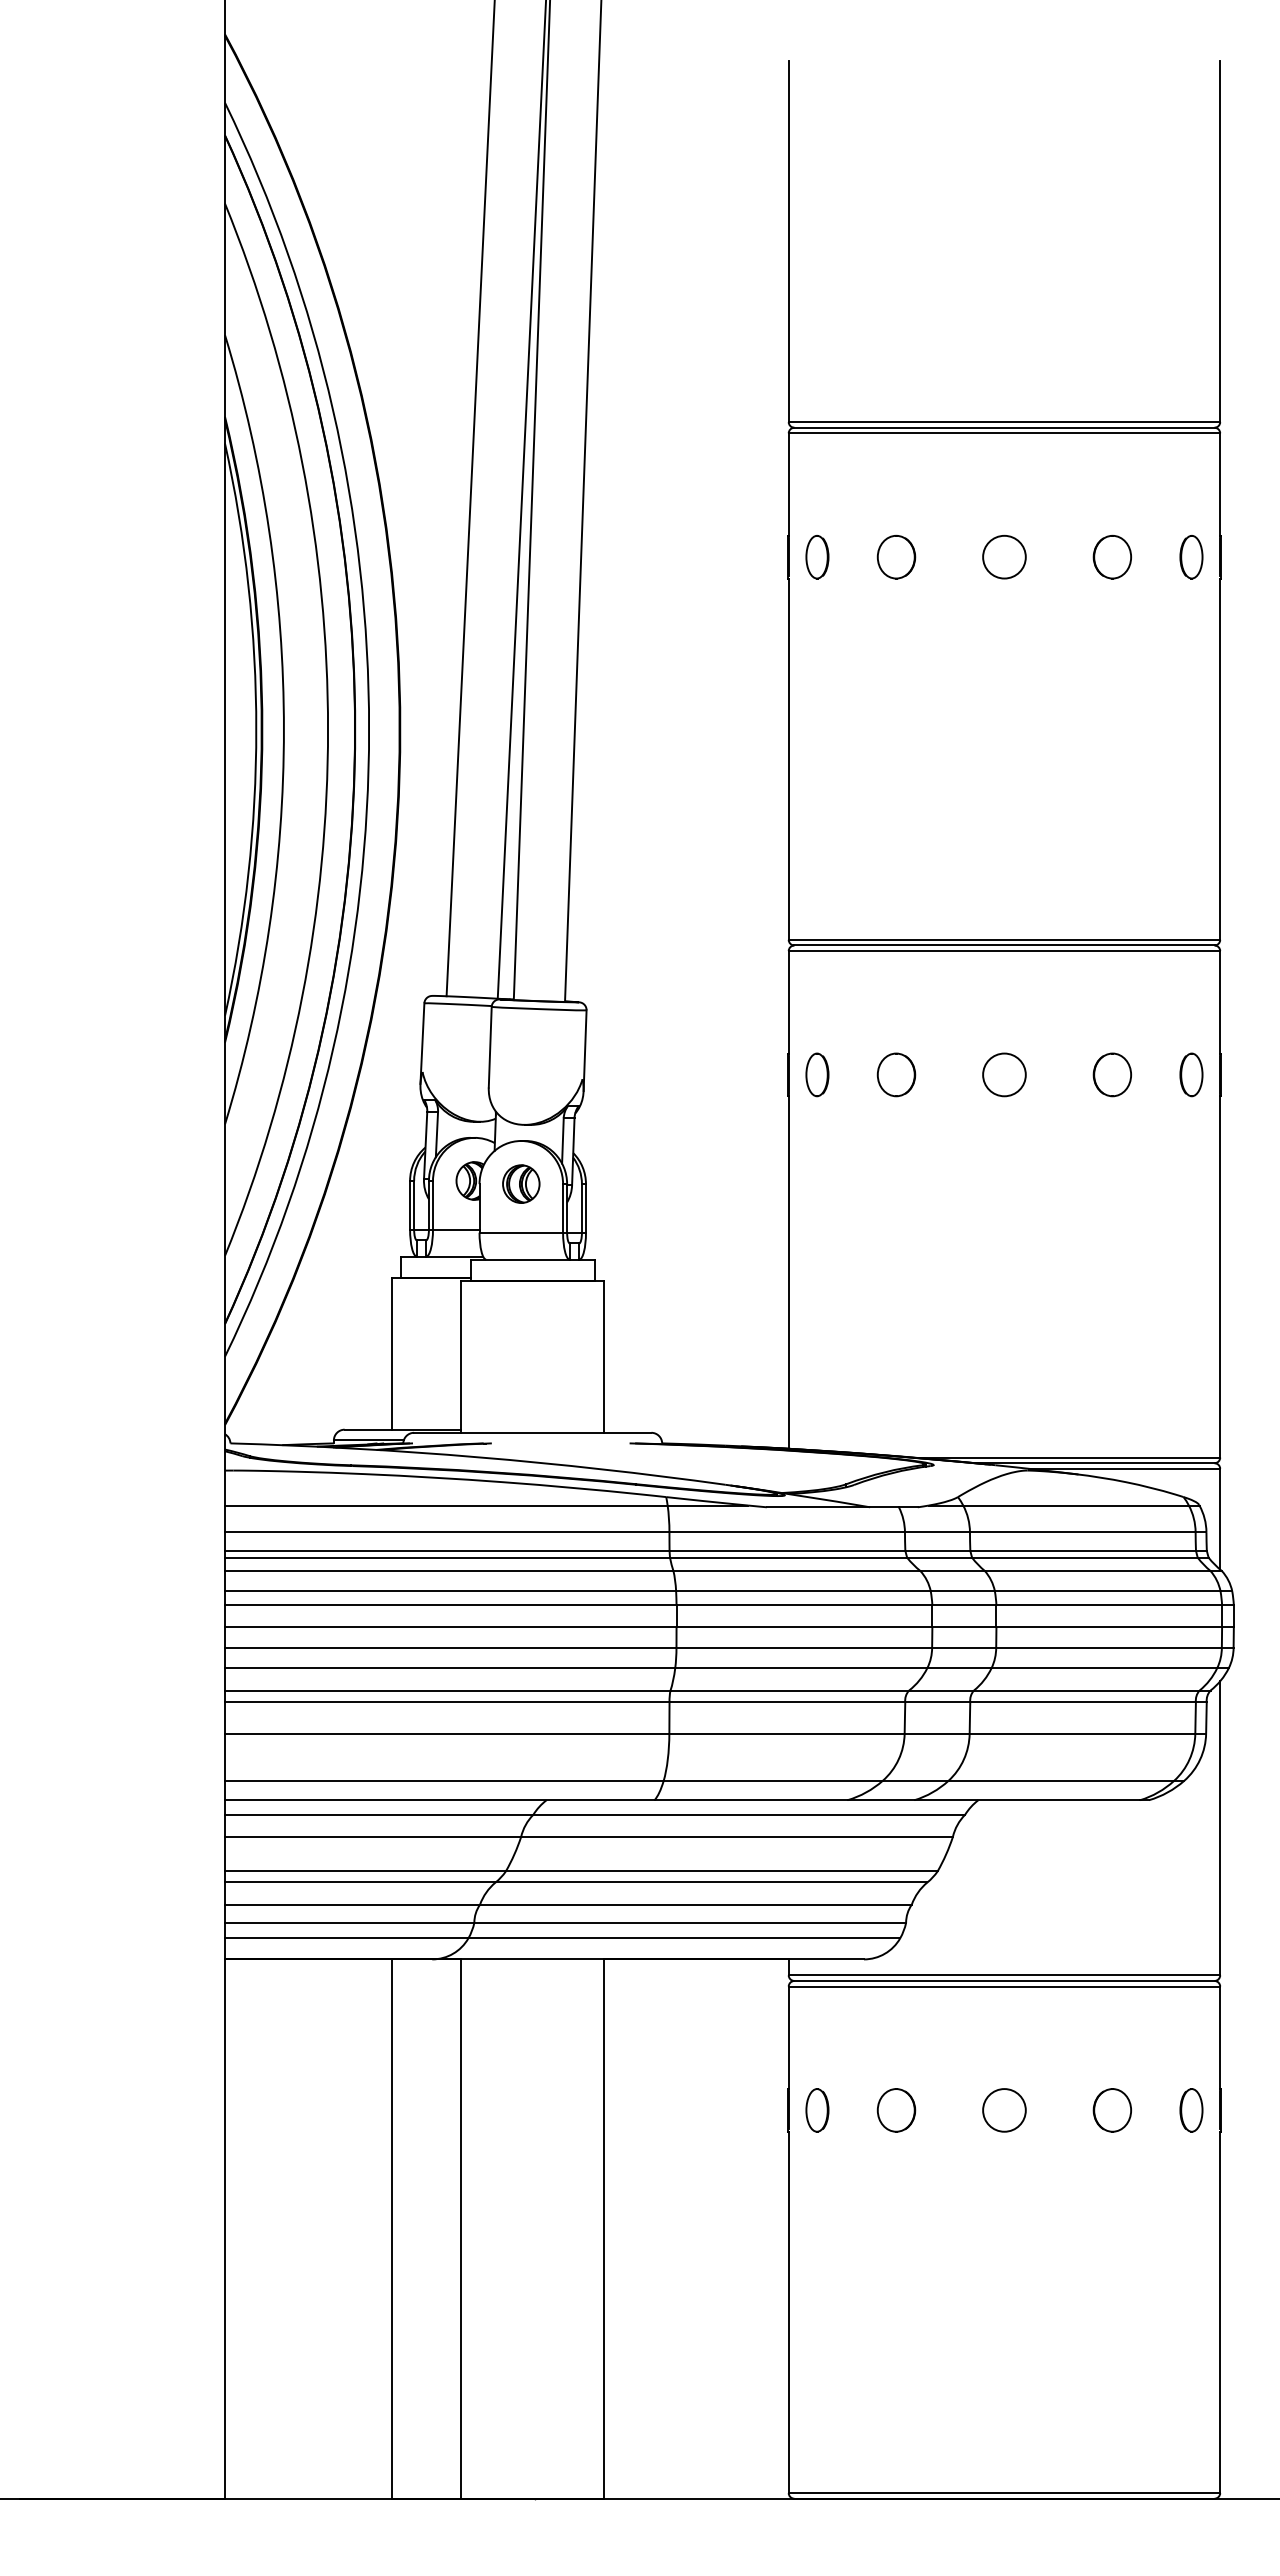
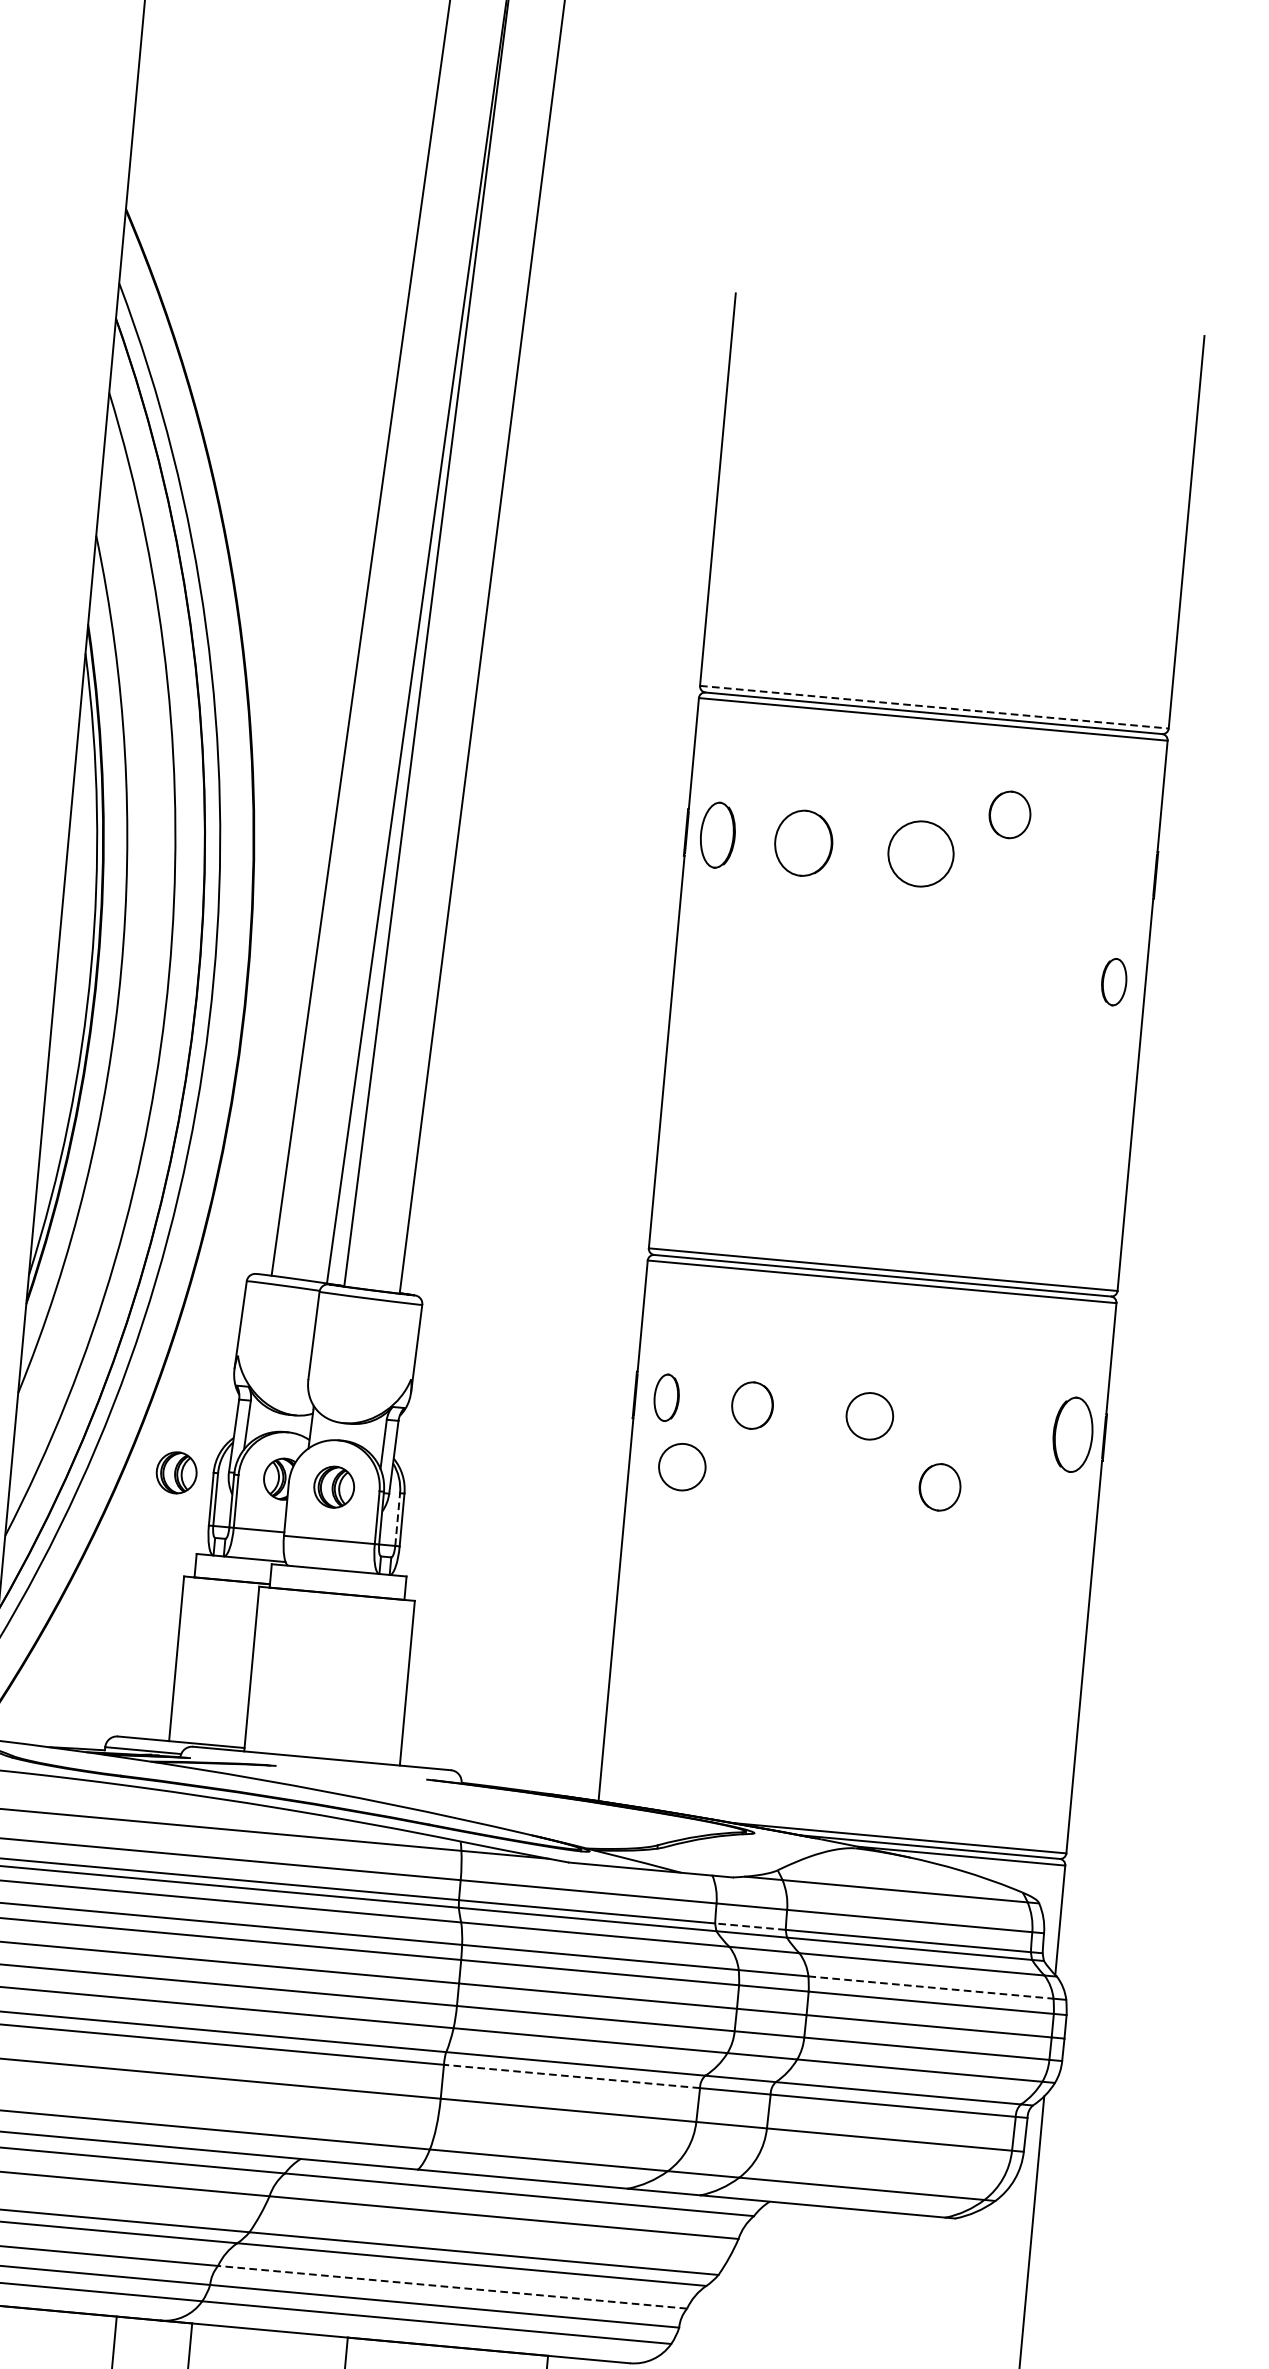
line: (1004, 422) -> (934, 707), solid -> dashed
part: (896, 556) -> (803, 842), size x1.4
circle: (1004, 556) -> (921, 853), size x1.4
part: (1111, 556) -> (1009, 814), moved
part: (817, 557) -> (717, 835), size x1.4
part: (1191, 557) -> (1114, 982), moved
part: (1111, 1074) -> (939, 1486), moved
part: (1191, 1074) -> (1073, 1434), size x1.6
circle: (837, 1136) -> (682, 1466), added
part: (376, 1183) -> (176, 1472), added
line: (581, 1207) -> (397, 1518), solid -> dashed
line: (937, 1550) -> (750, 1926), solid -> dashed
line: (1107, 1591) -> (930, 1987), solid -> dashed
line: (787, 1702) -> (572, 2076), solid -> dashed
line: (695, 1904) -> (452, 2286), solid -> dashed

